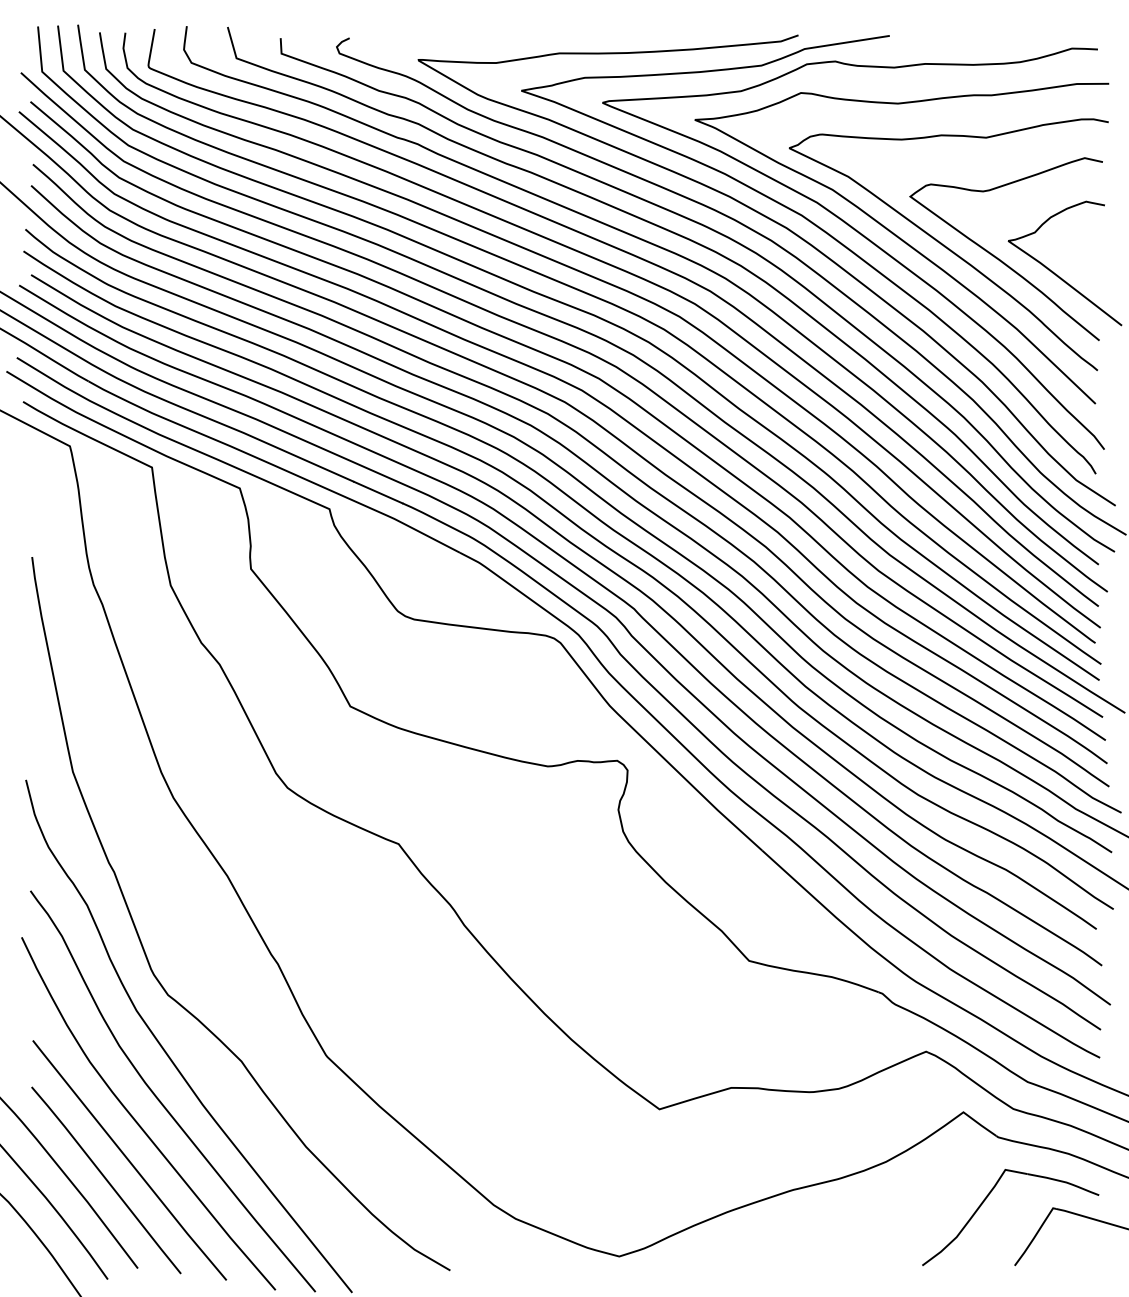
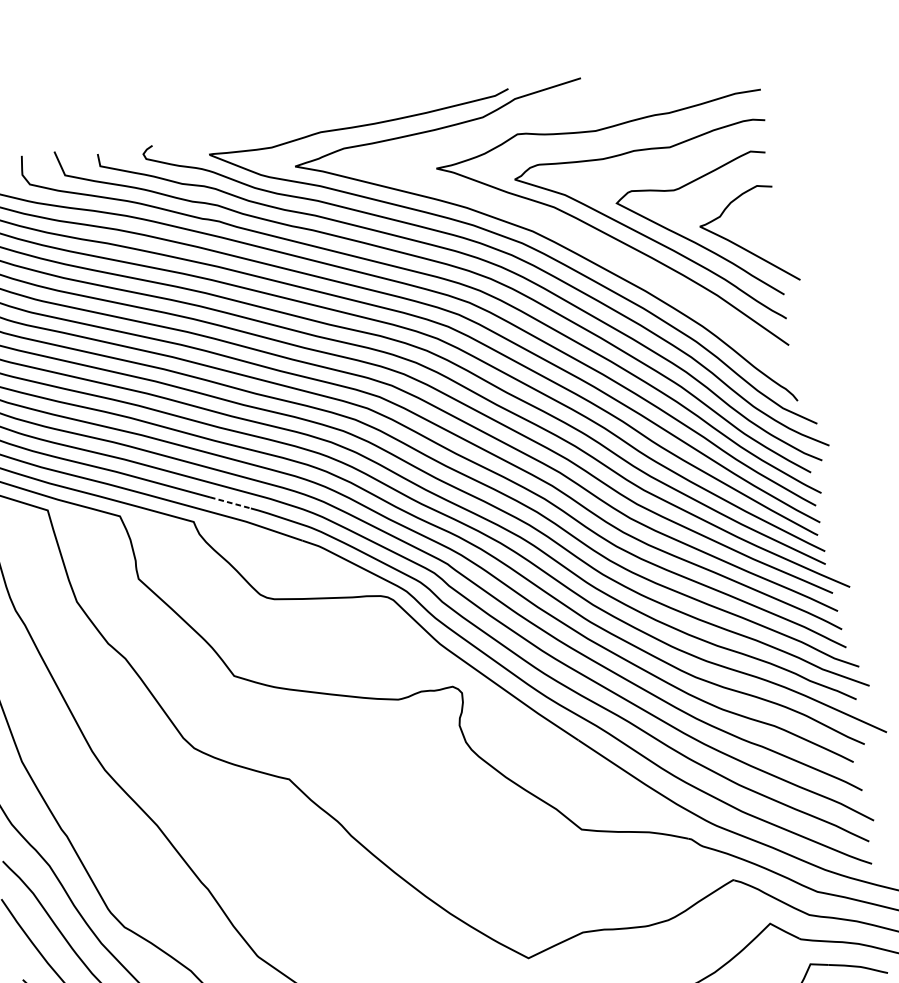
curve: (863, 237) -> (584, 241), removed
line: (378, 492) -> (230, 502), solid -> dashed

